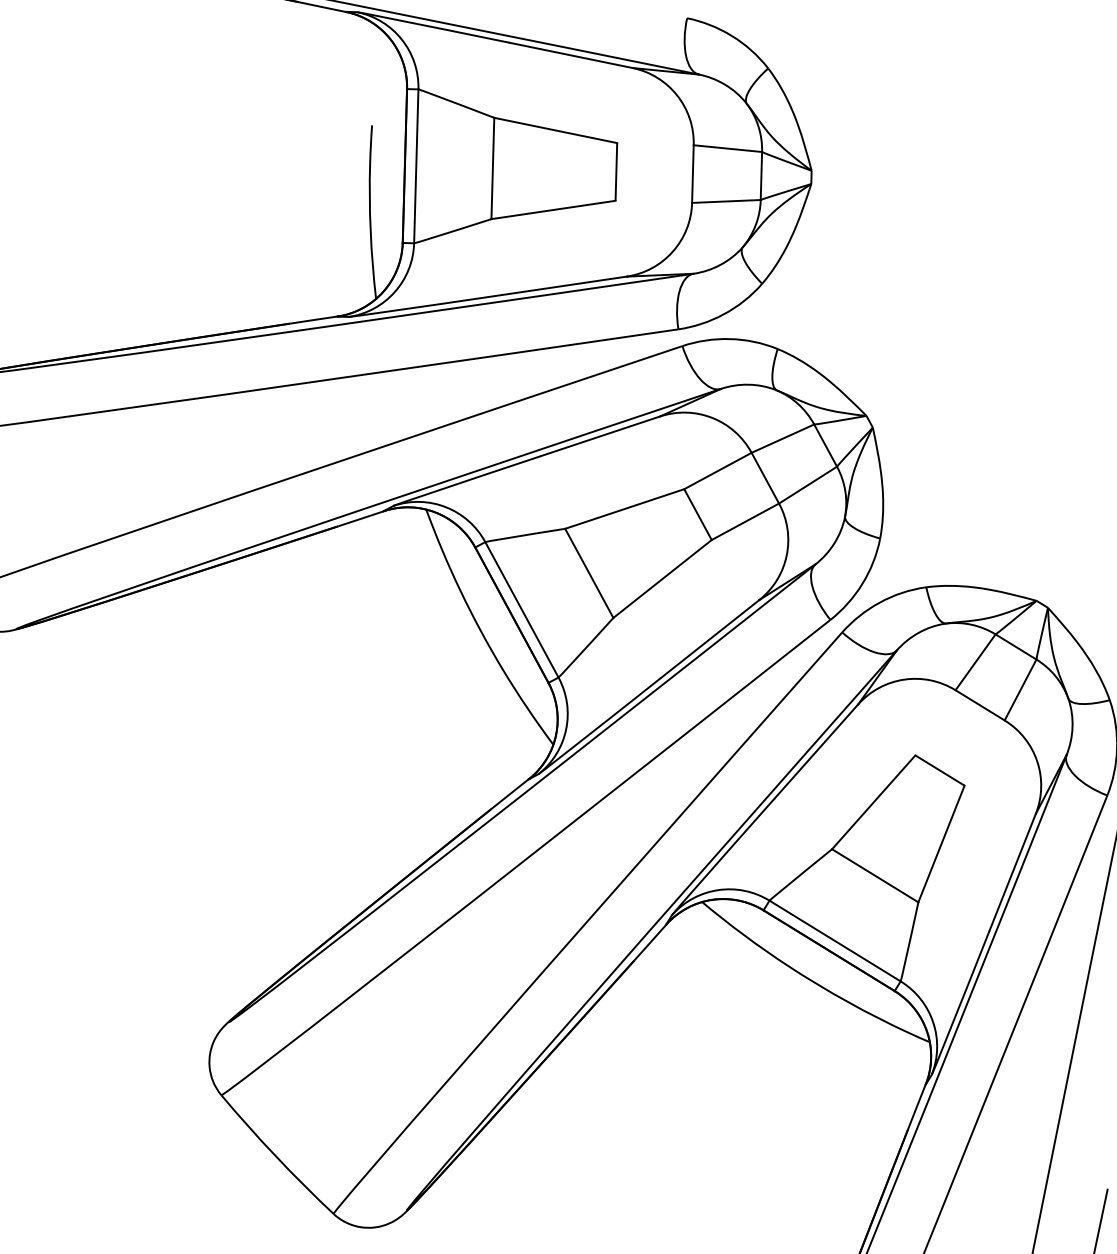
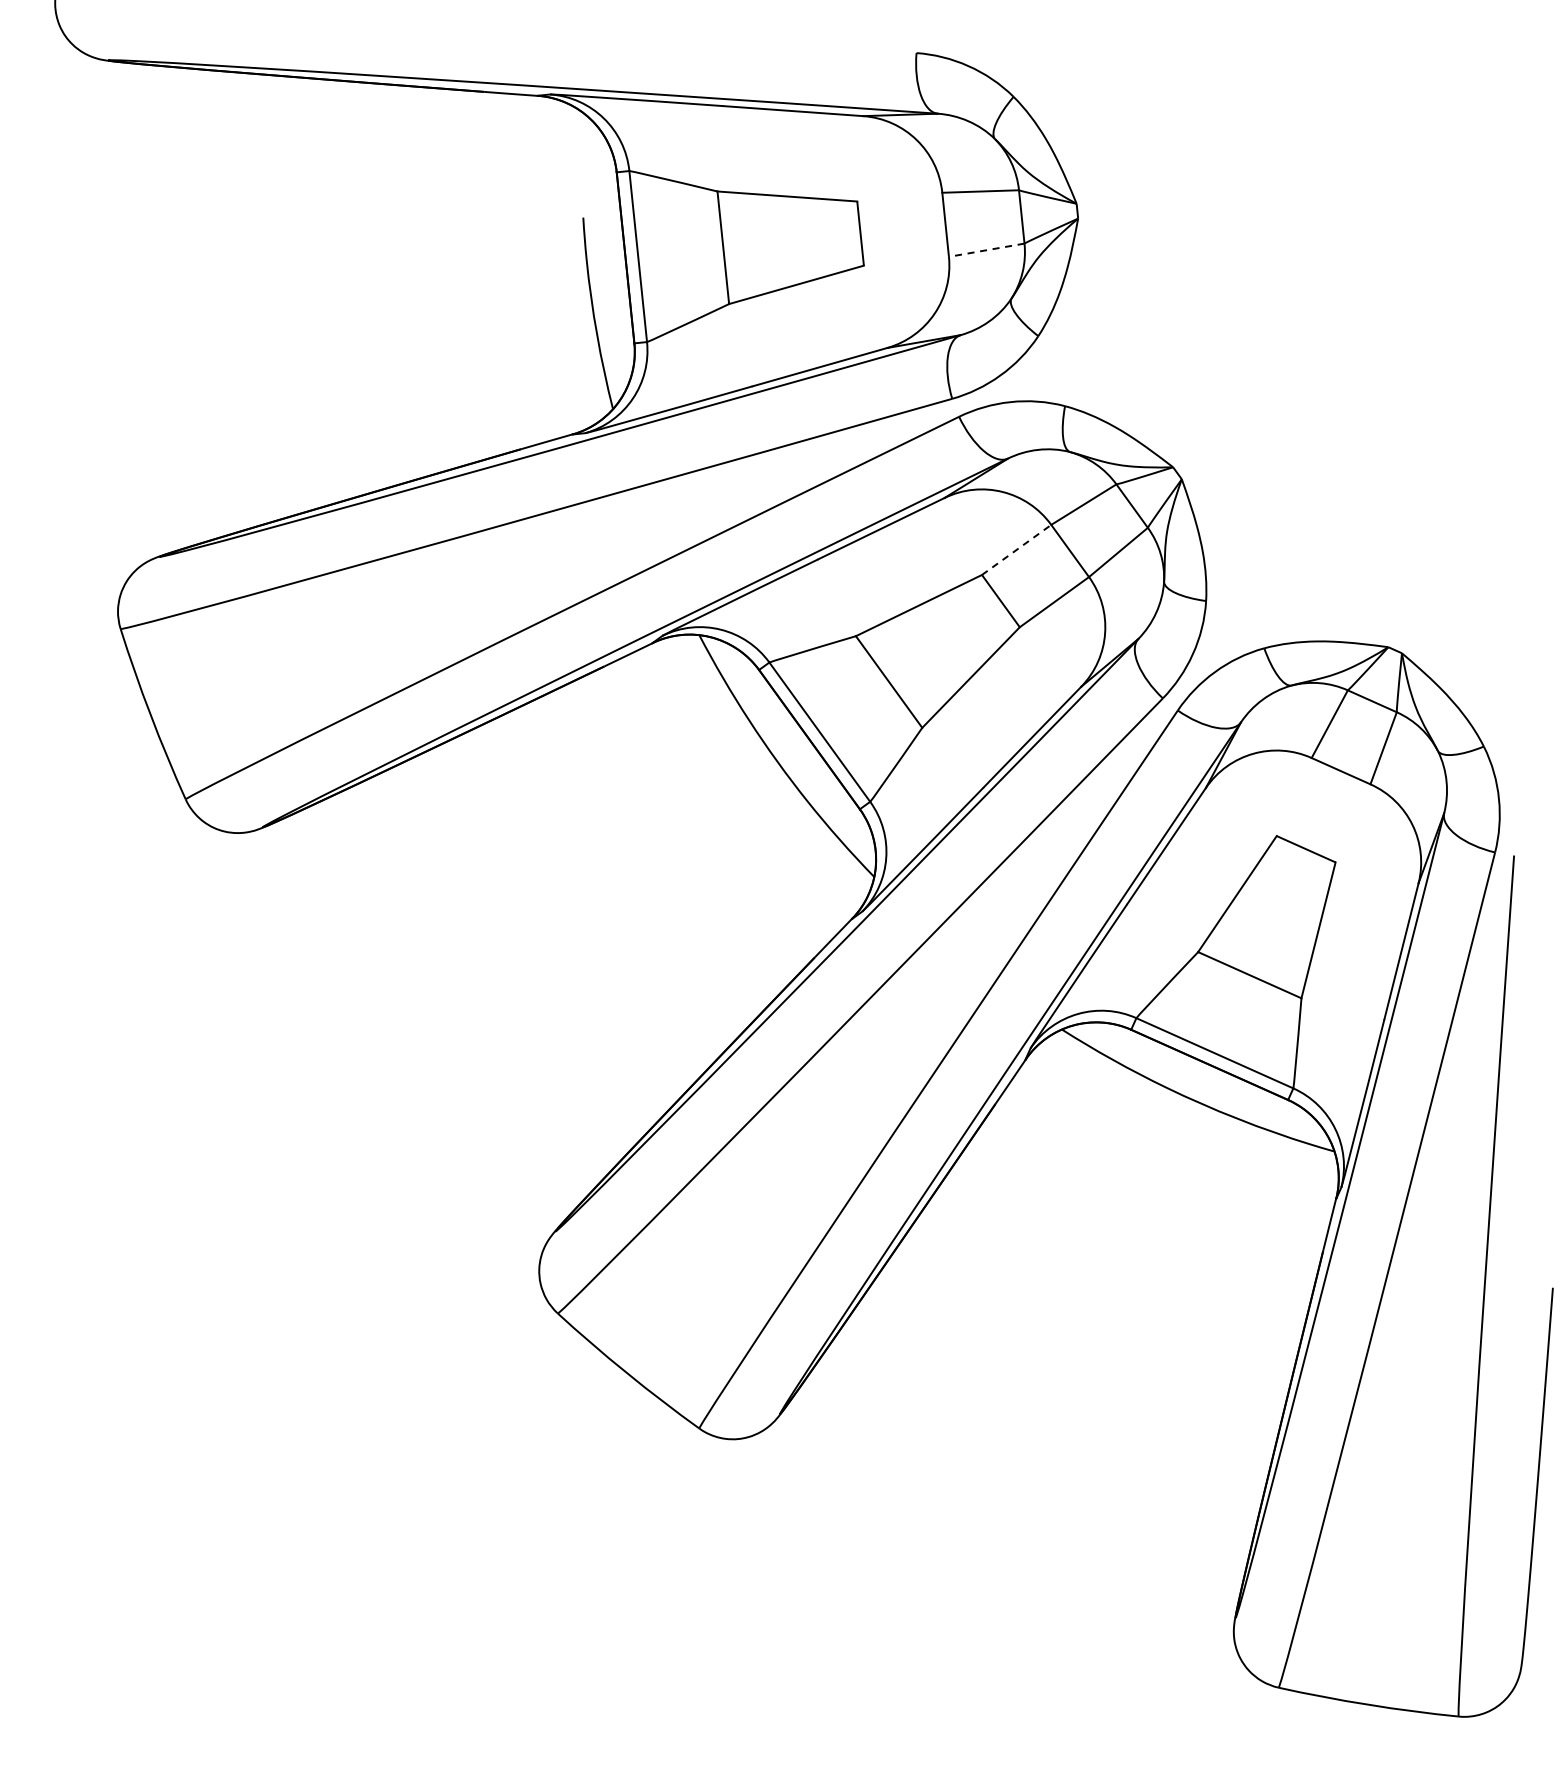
line: (726, 201) -> (986, 250), solid -> dashed
line: (717, 470) -> (1016, 549), solid -> dashed

